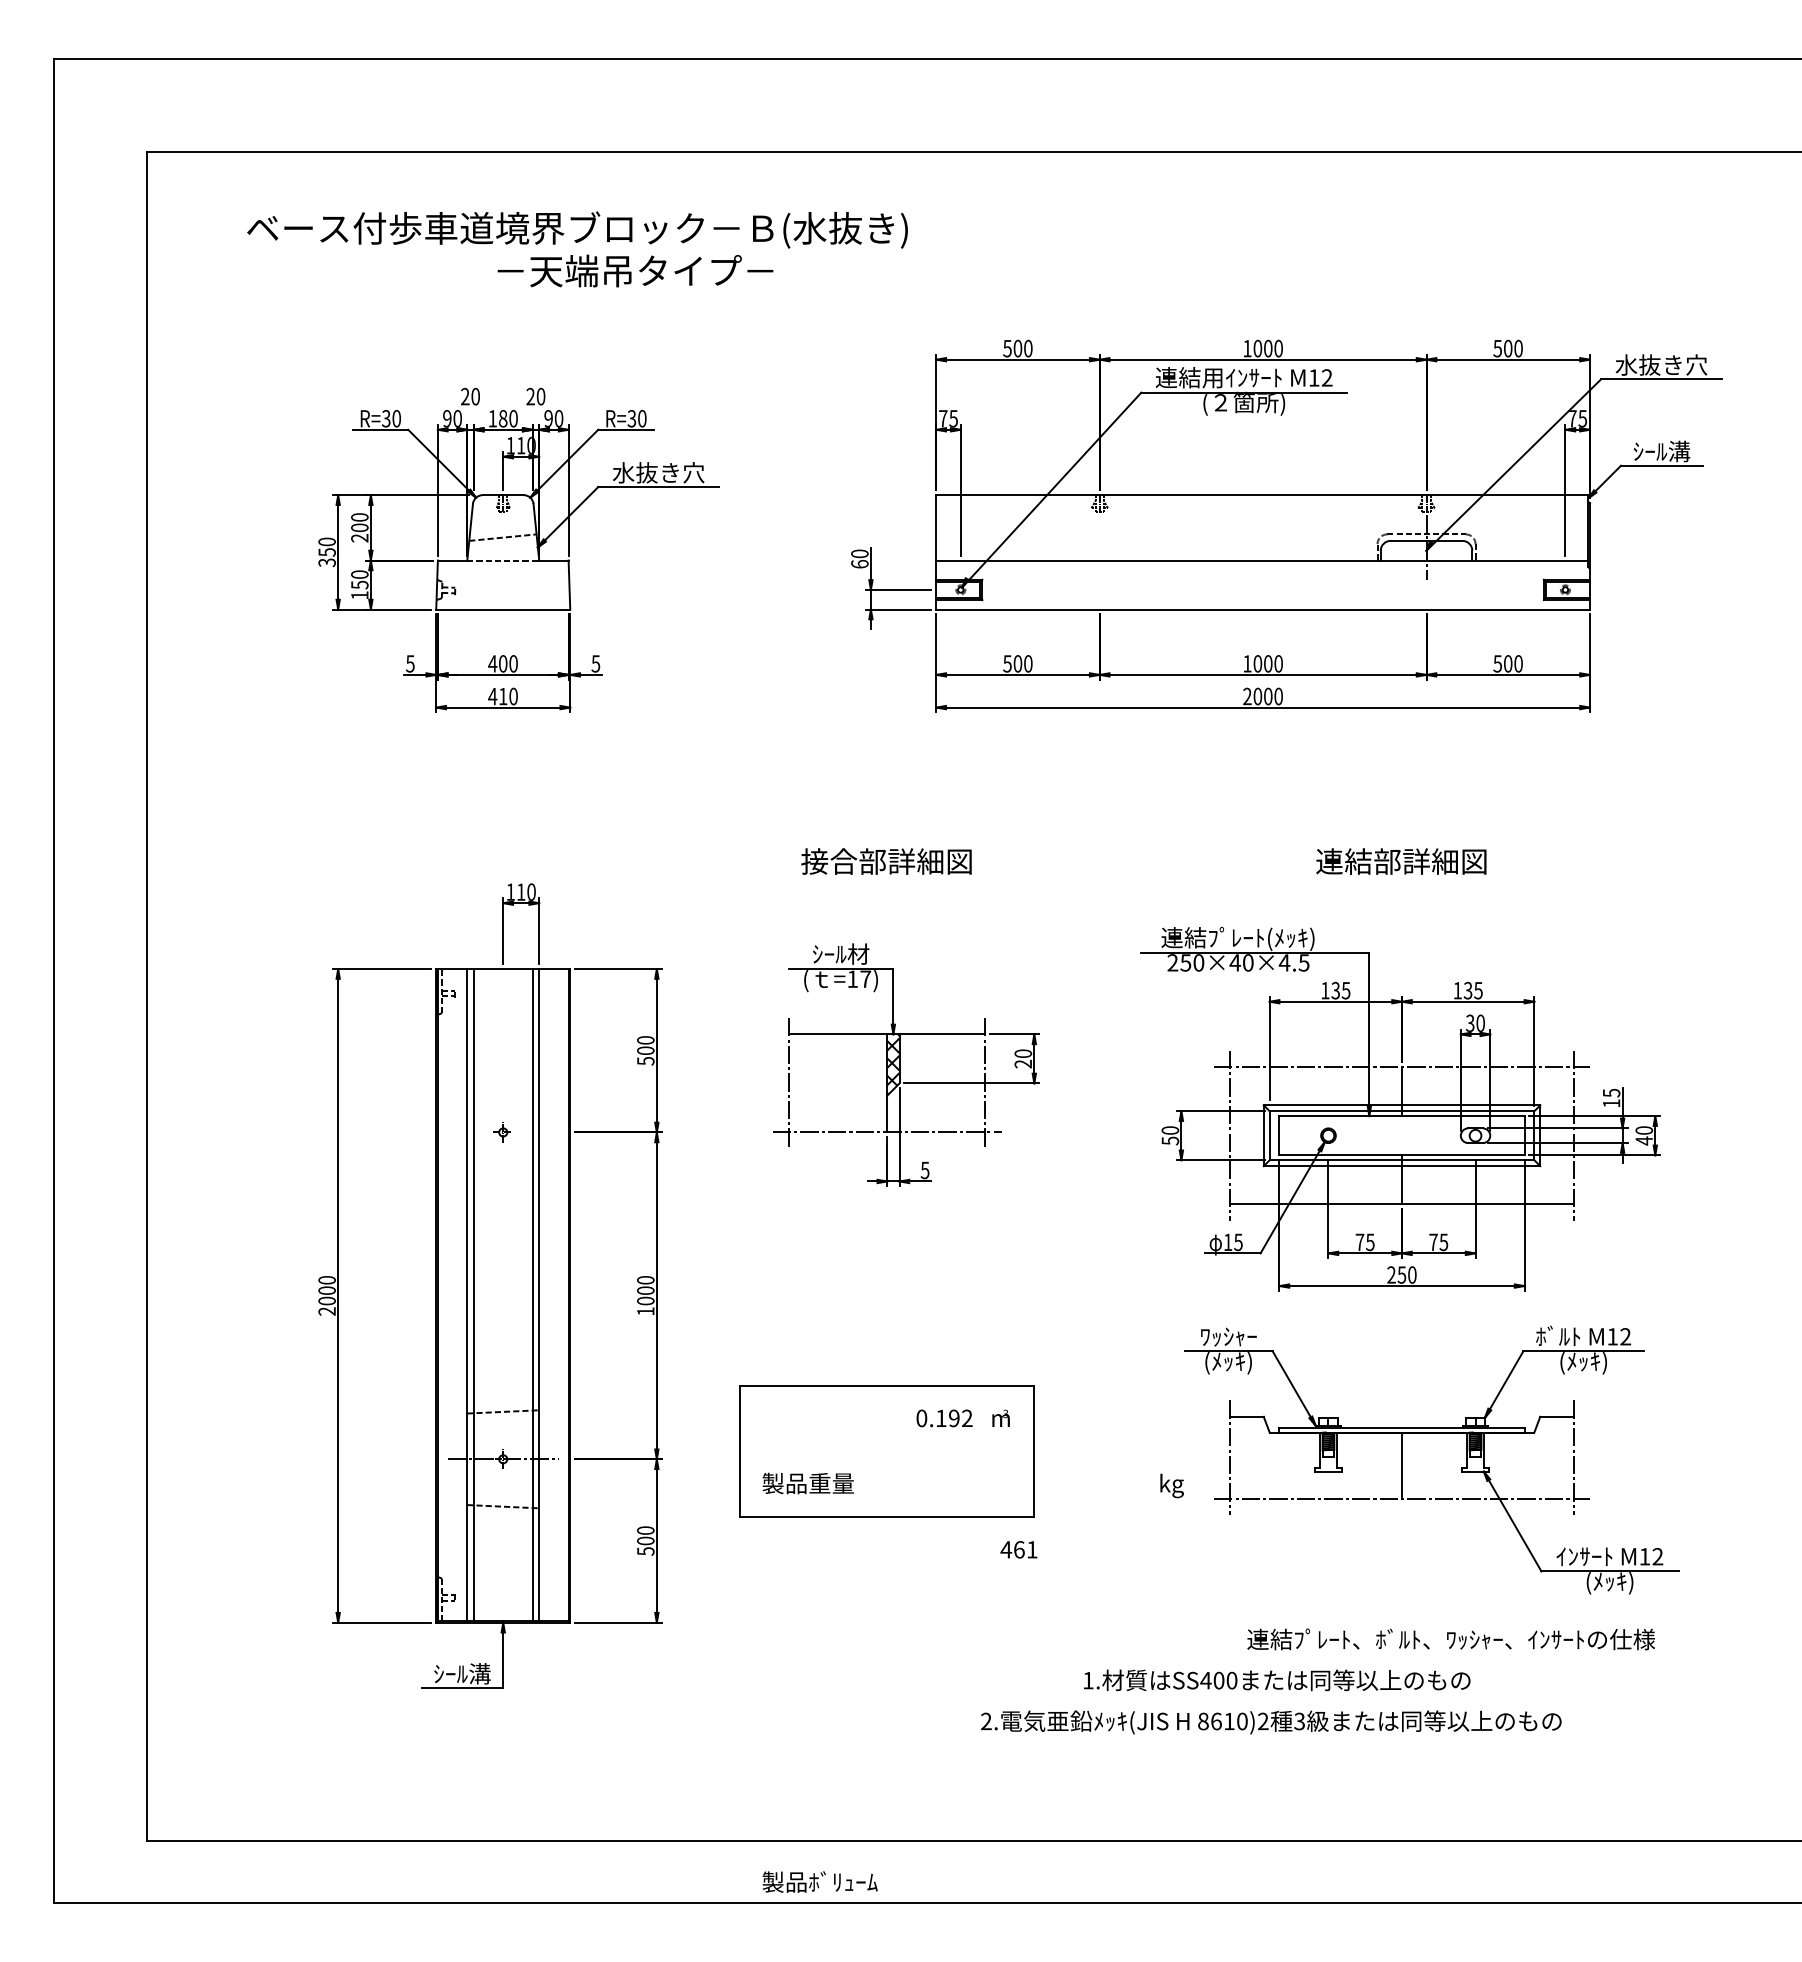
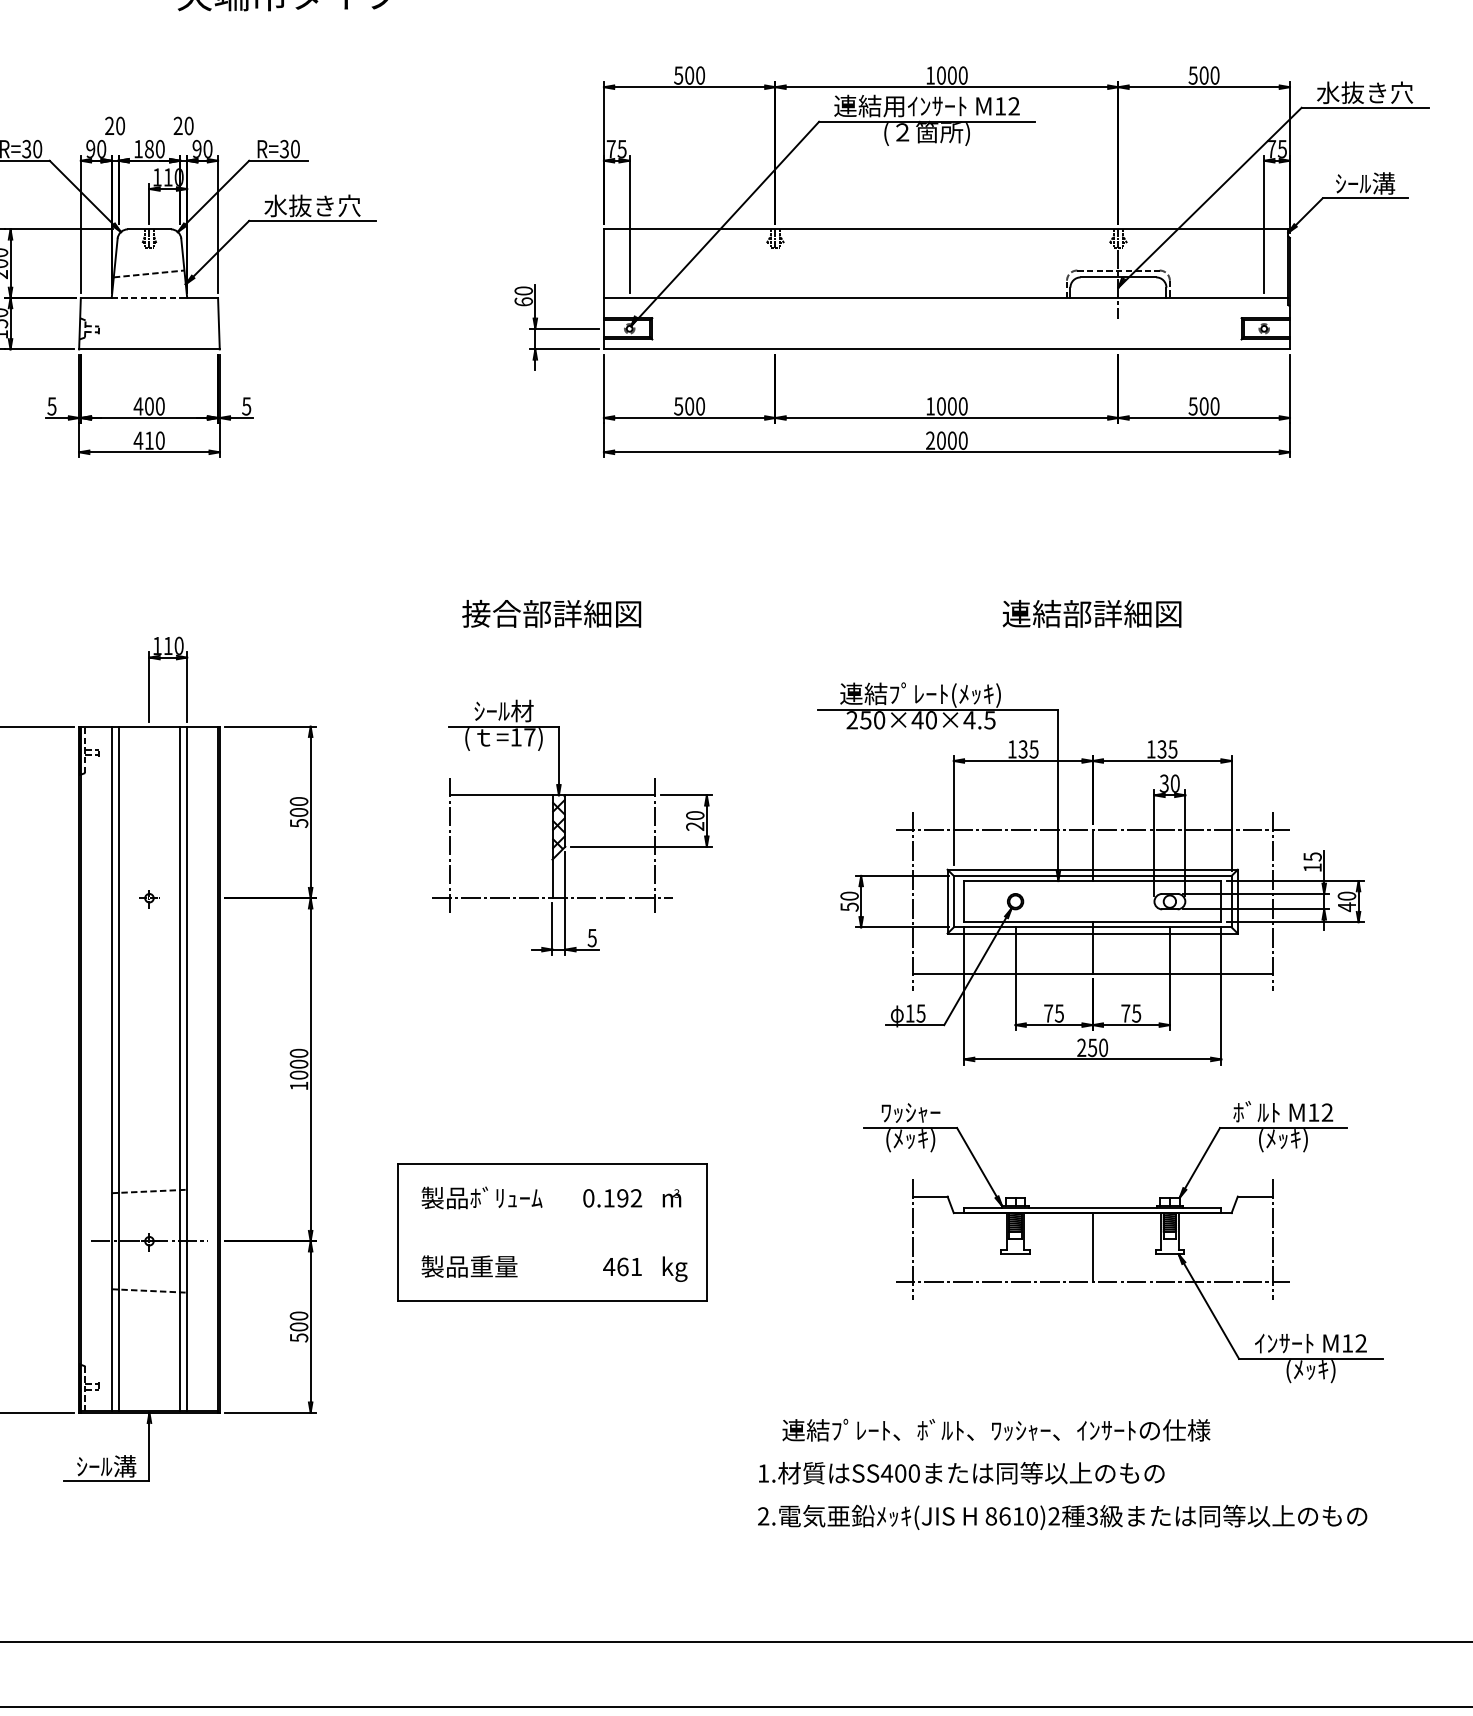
text: (1171, 1485) -> (674, 1268), moved
text: (1018, 1549) -> (621, 1266), moved
text: (1450, 1639) -> (995, 1430), moved
text: (1271, 1722) -> (1062, 1517), moved
text: (819, 1881) -> (481, 1197), moved

